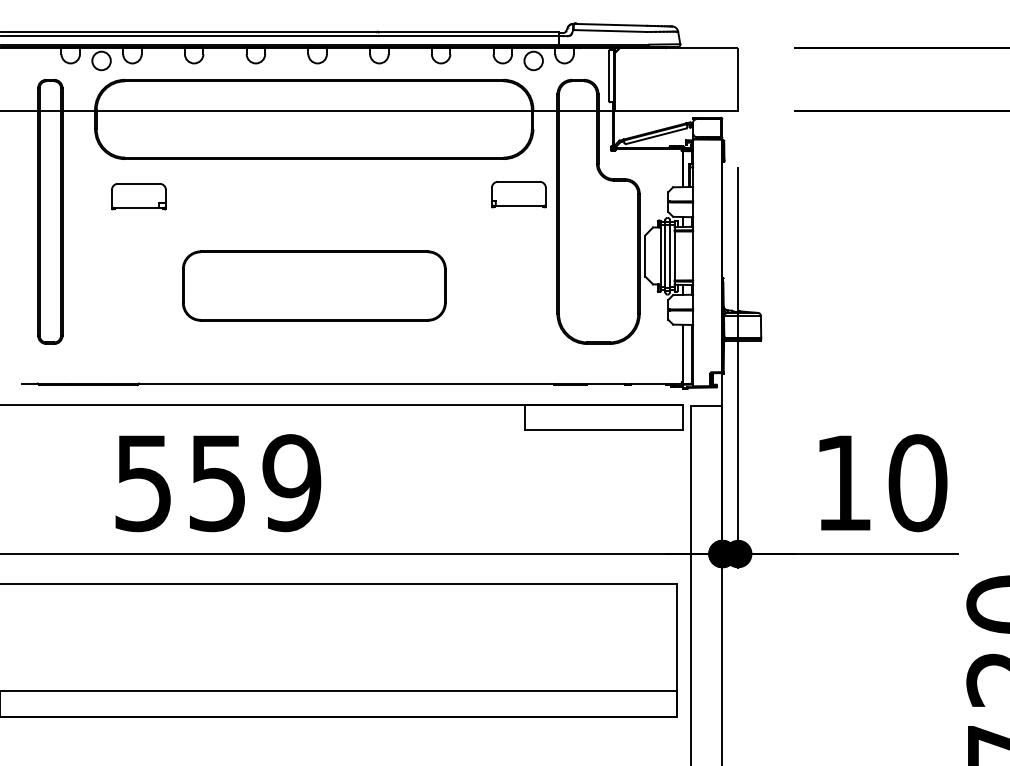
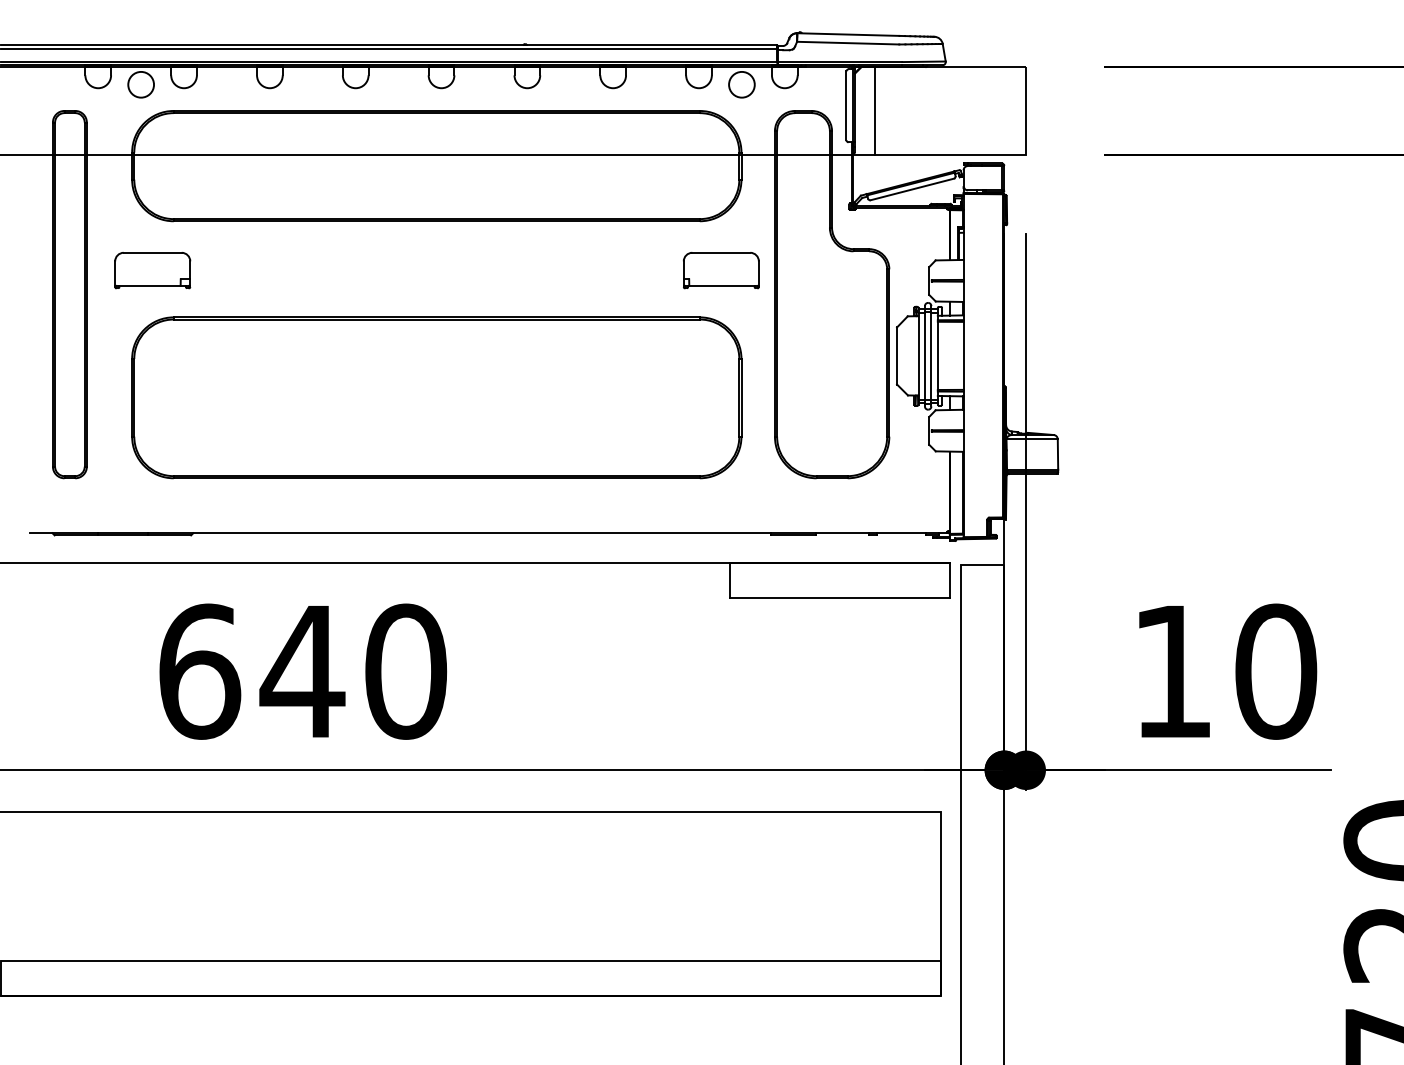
line: (629, 79) -> (875, 110), added
part: (138, 196) -> (152, 270), moved
part: (314, 285) -> (437, 396), size x1.67
text: (217, 483) -> (302, 672), 559 -> 640

